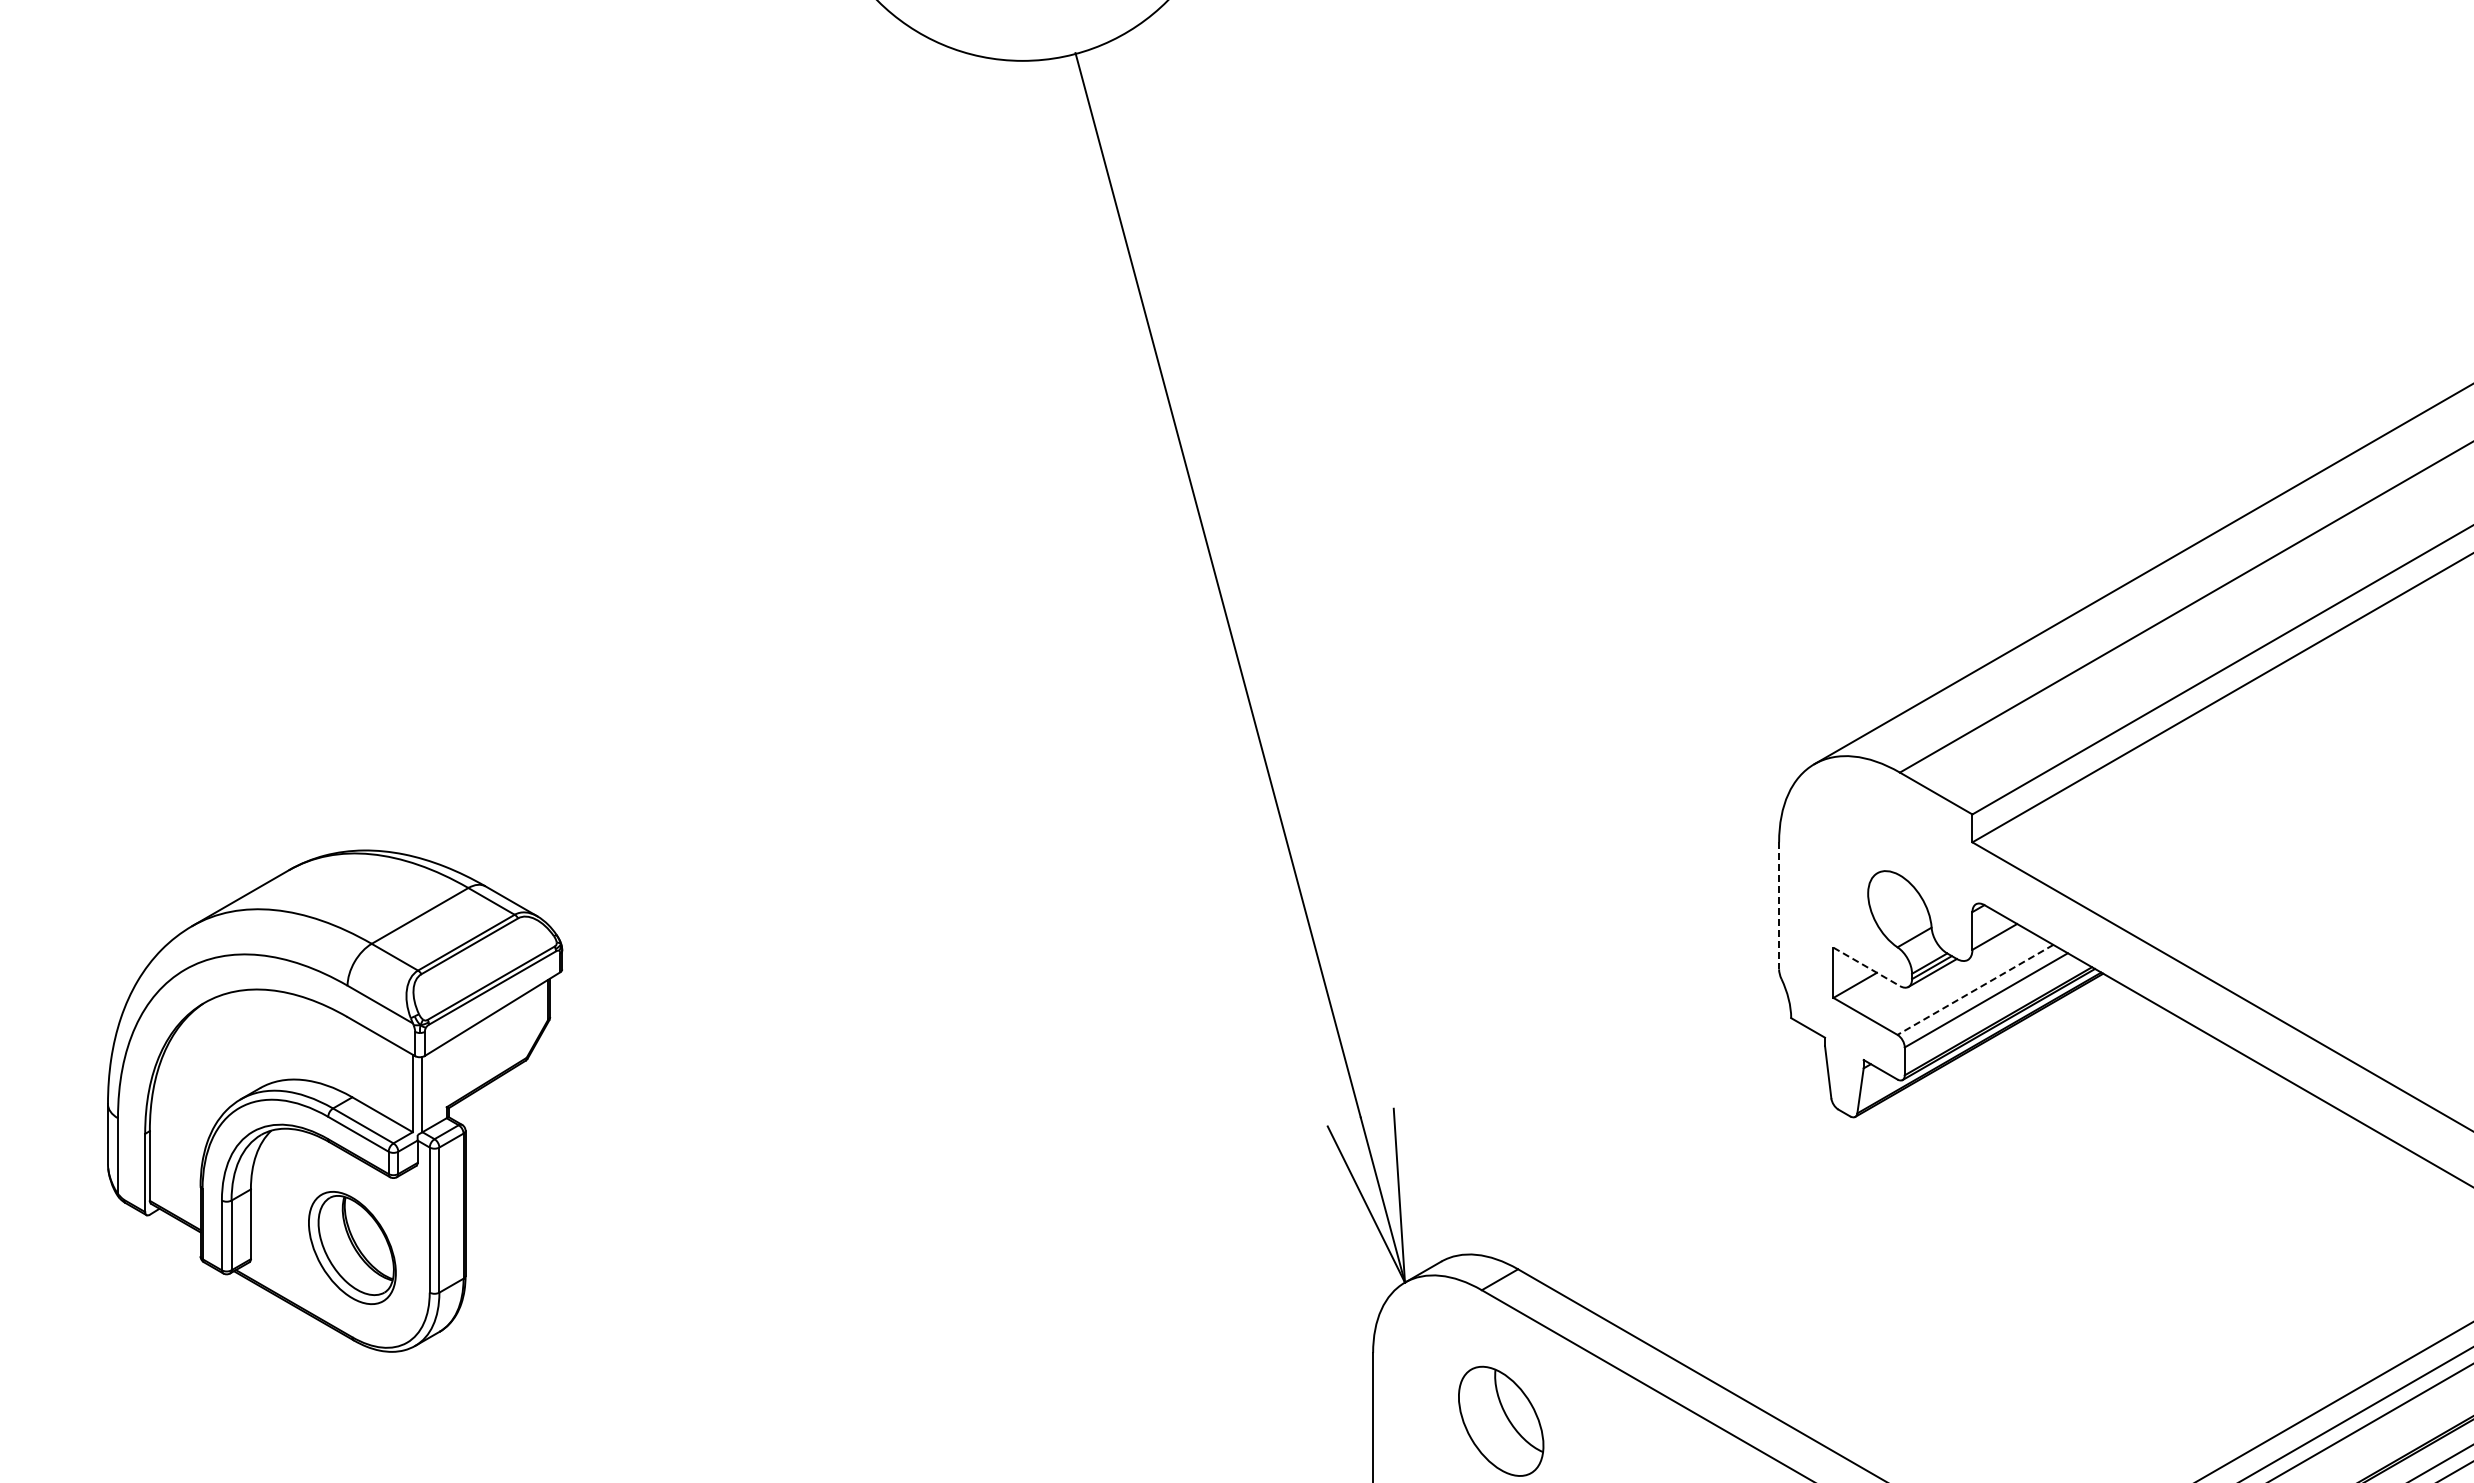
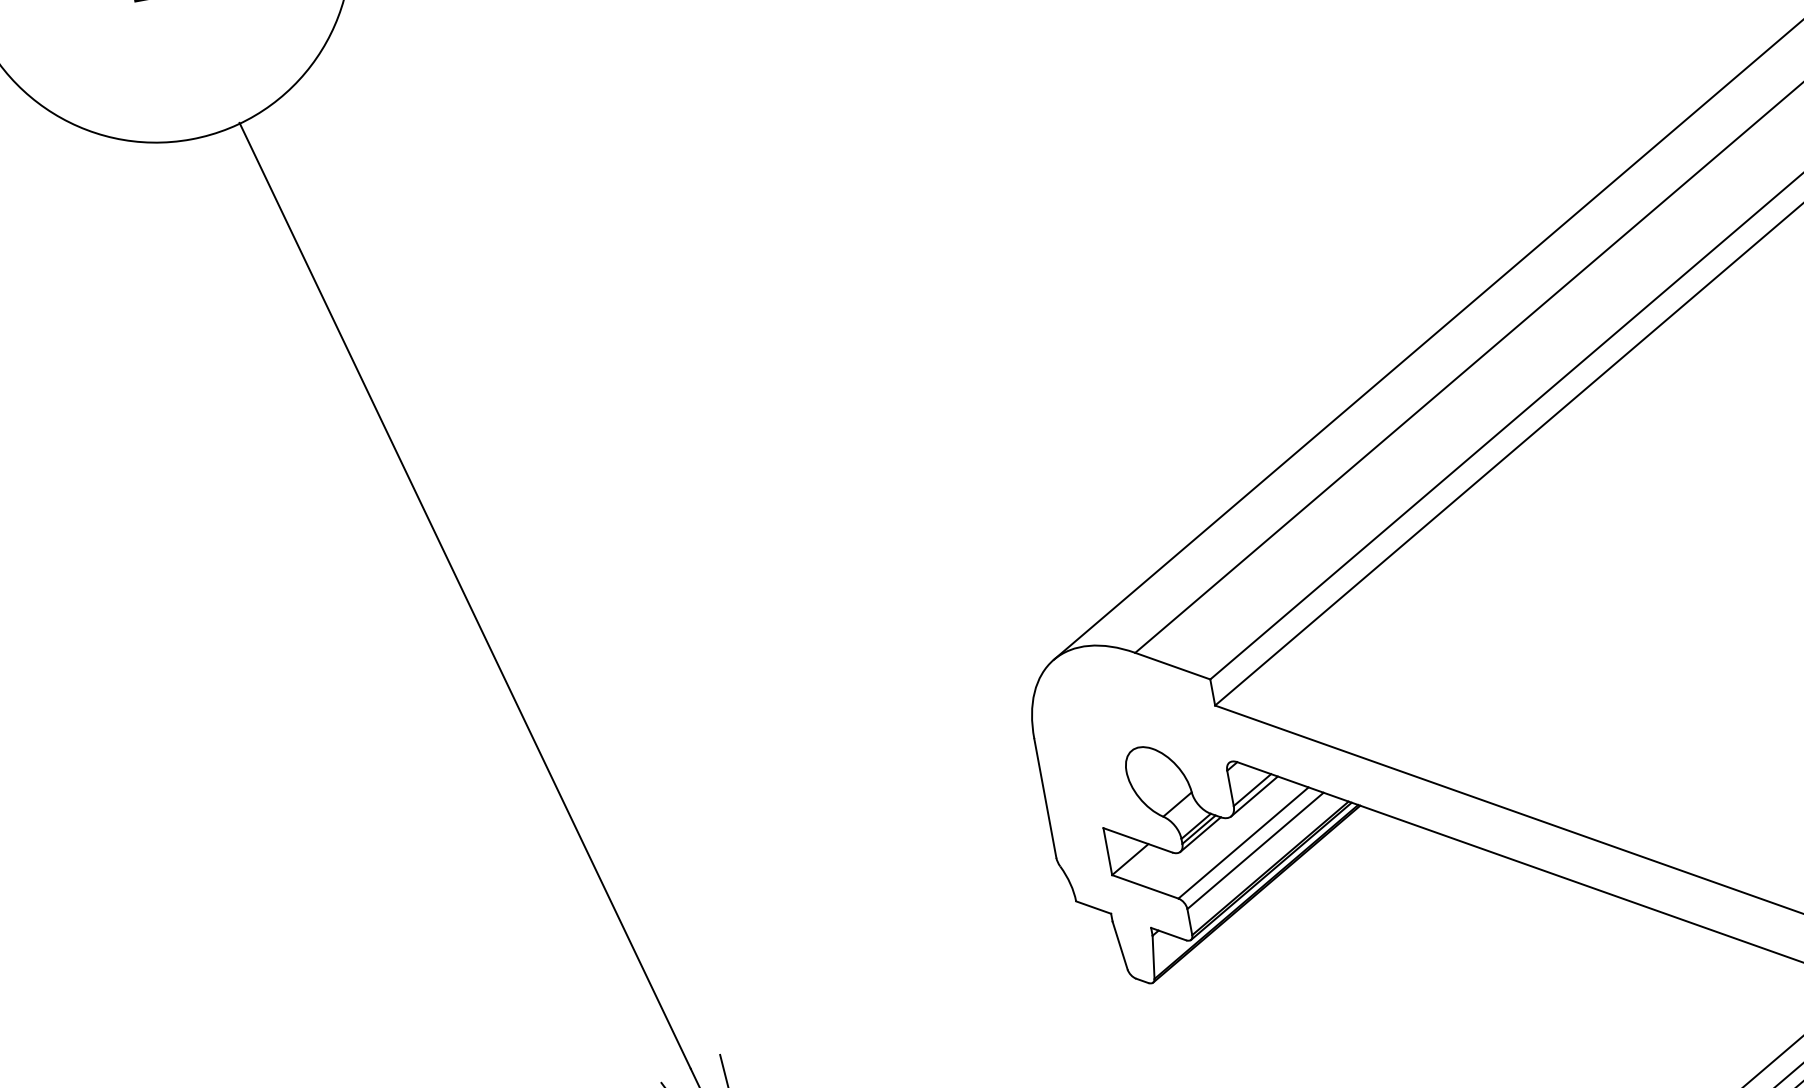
line: (1779, 906) -> (1045, 798), dashed -> solid
line: (1995, 943) -> (1254, 796), added
line: (1867, 967) -> (1138, 840), dashed -> solid
line: (1975, 989) -> (1243, 842), dashed -> solid

